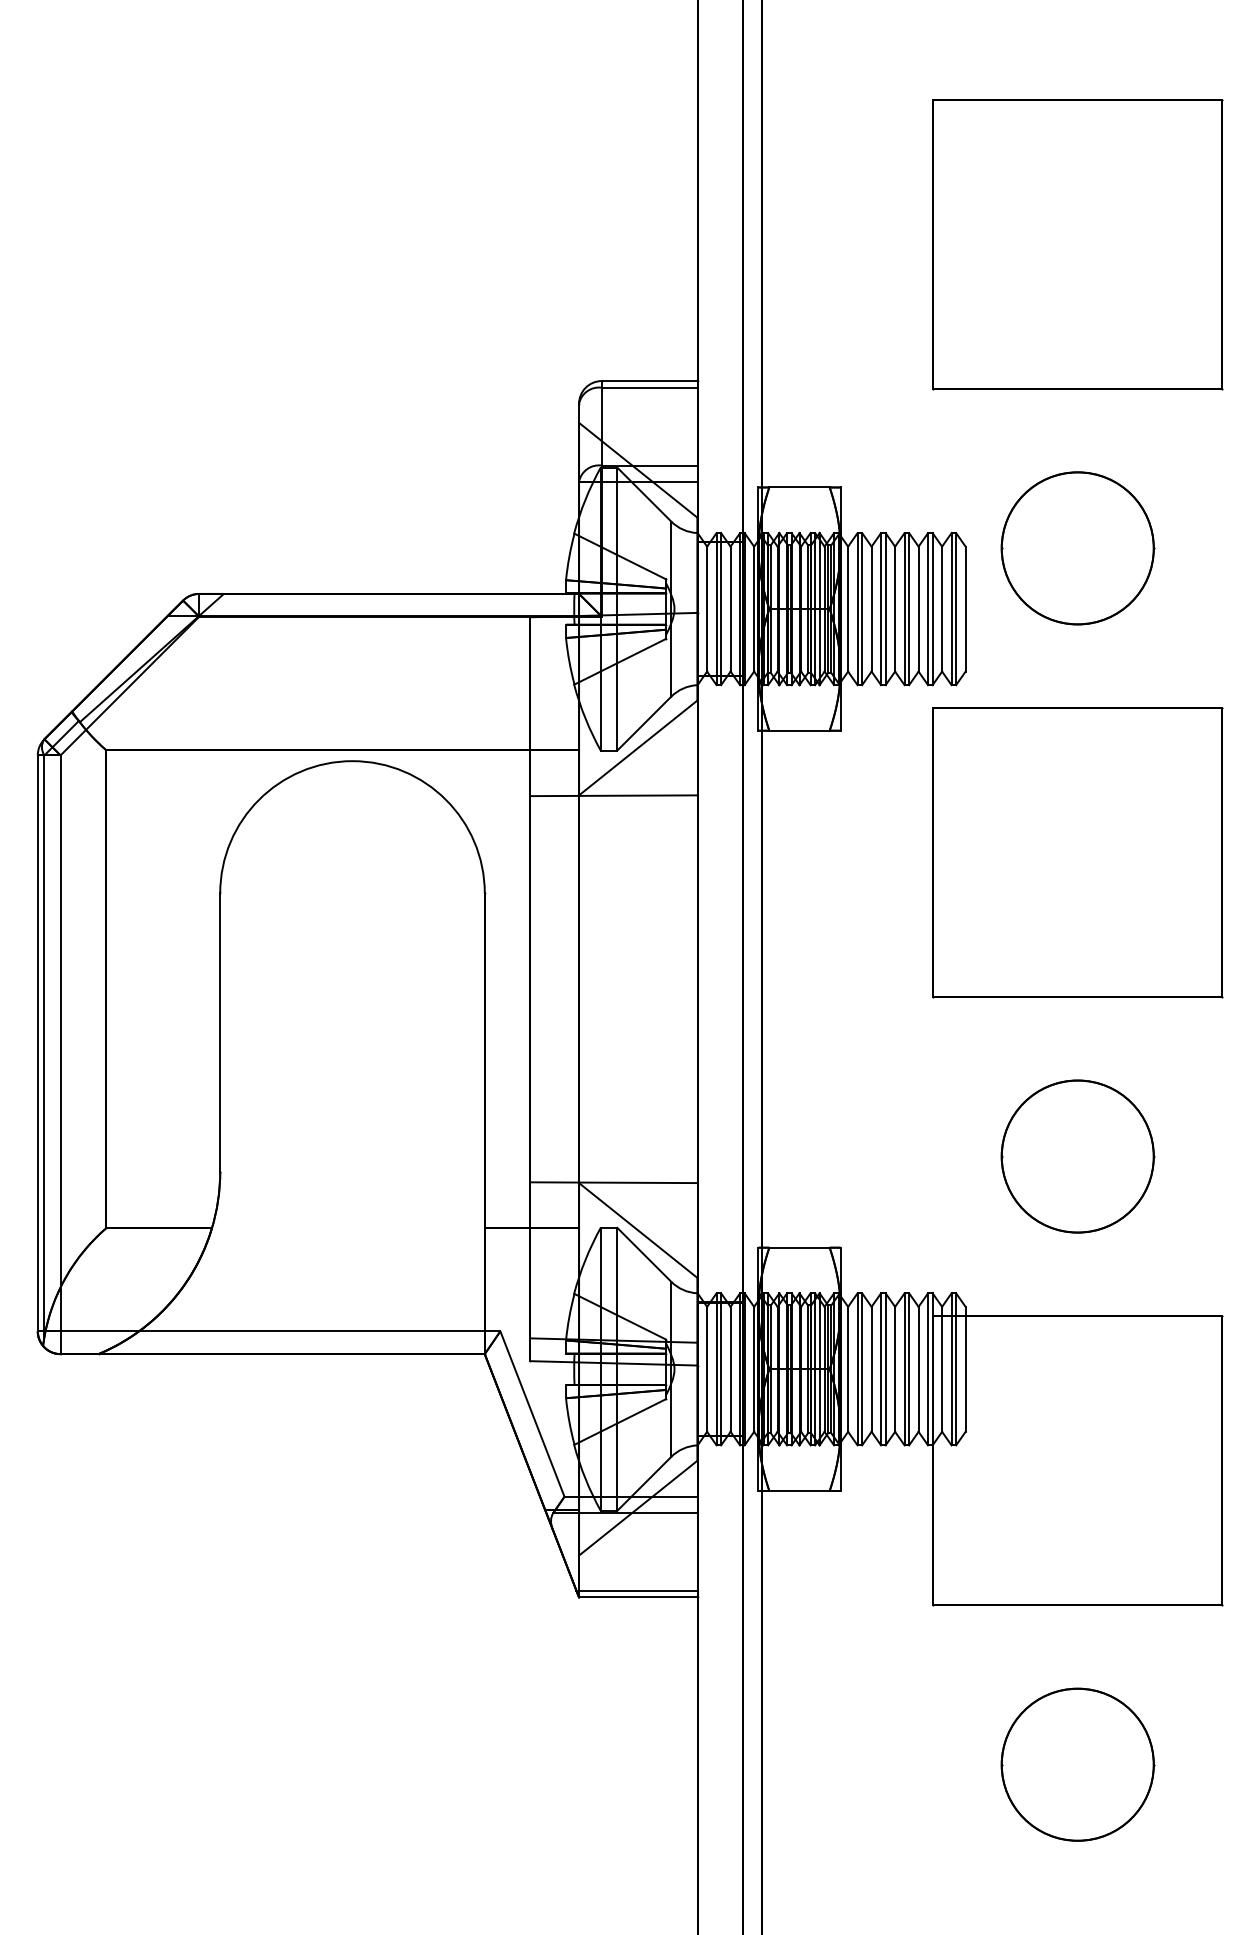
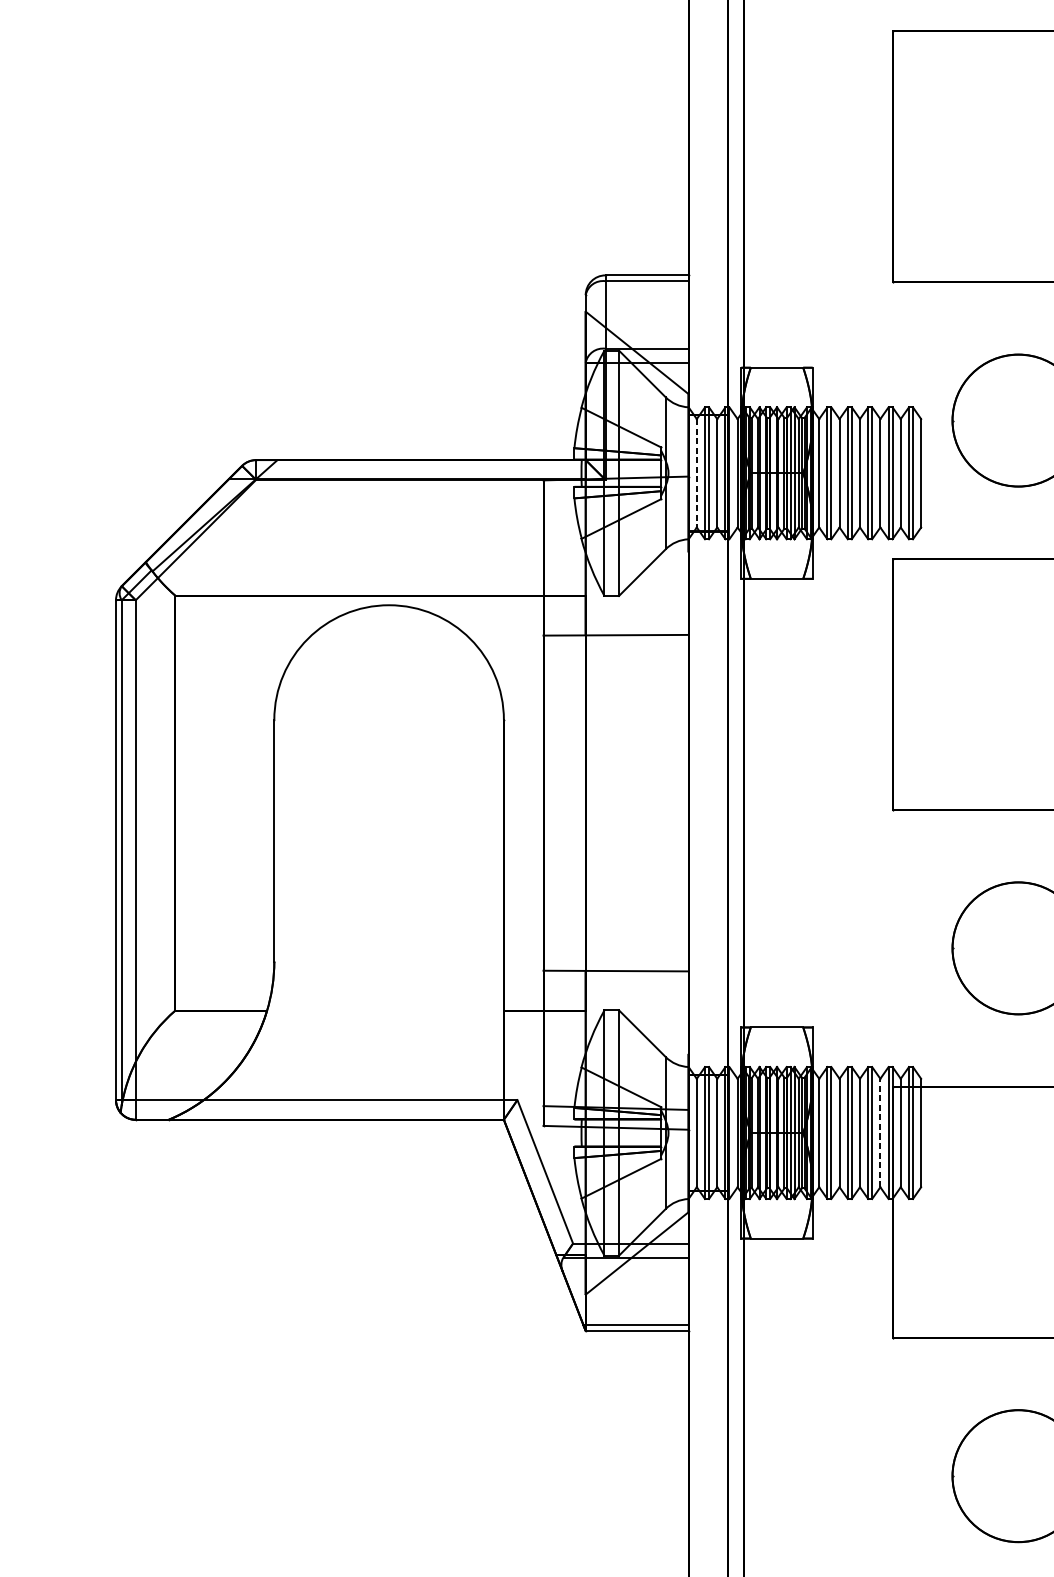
line: (707, 609) -> (697, 473), solid -> dashed
line: (638, 747) -> (637, 593), removed
line: (638, 1230) -> (637, 1012), removed
line: (918, 1368) -> (880, 1132), solid -> dashed

